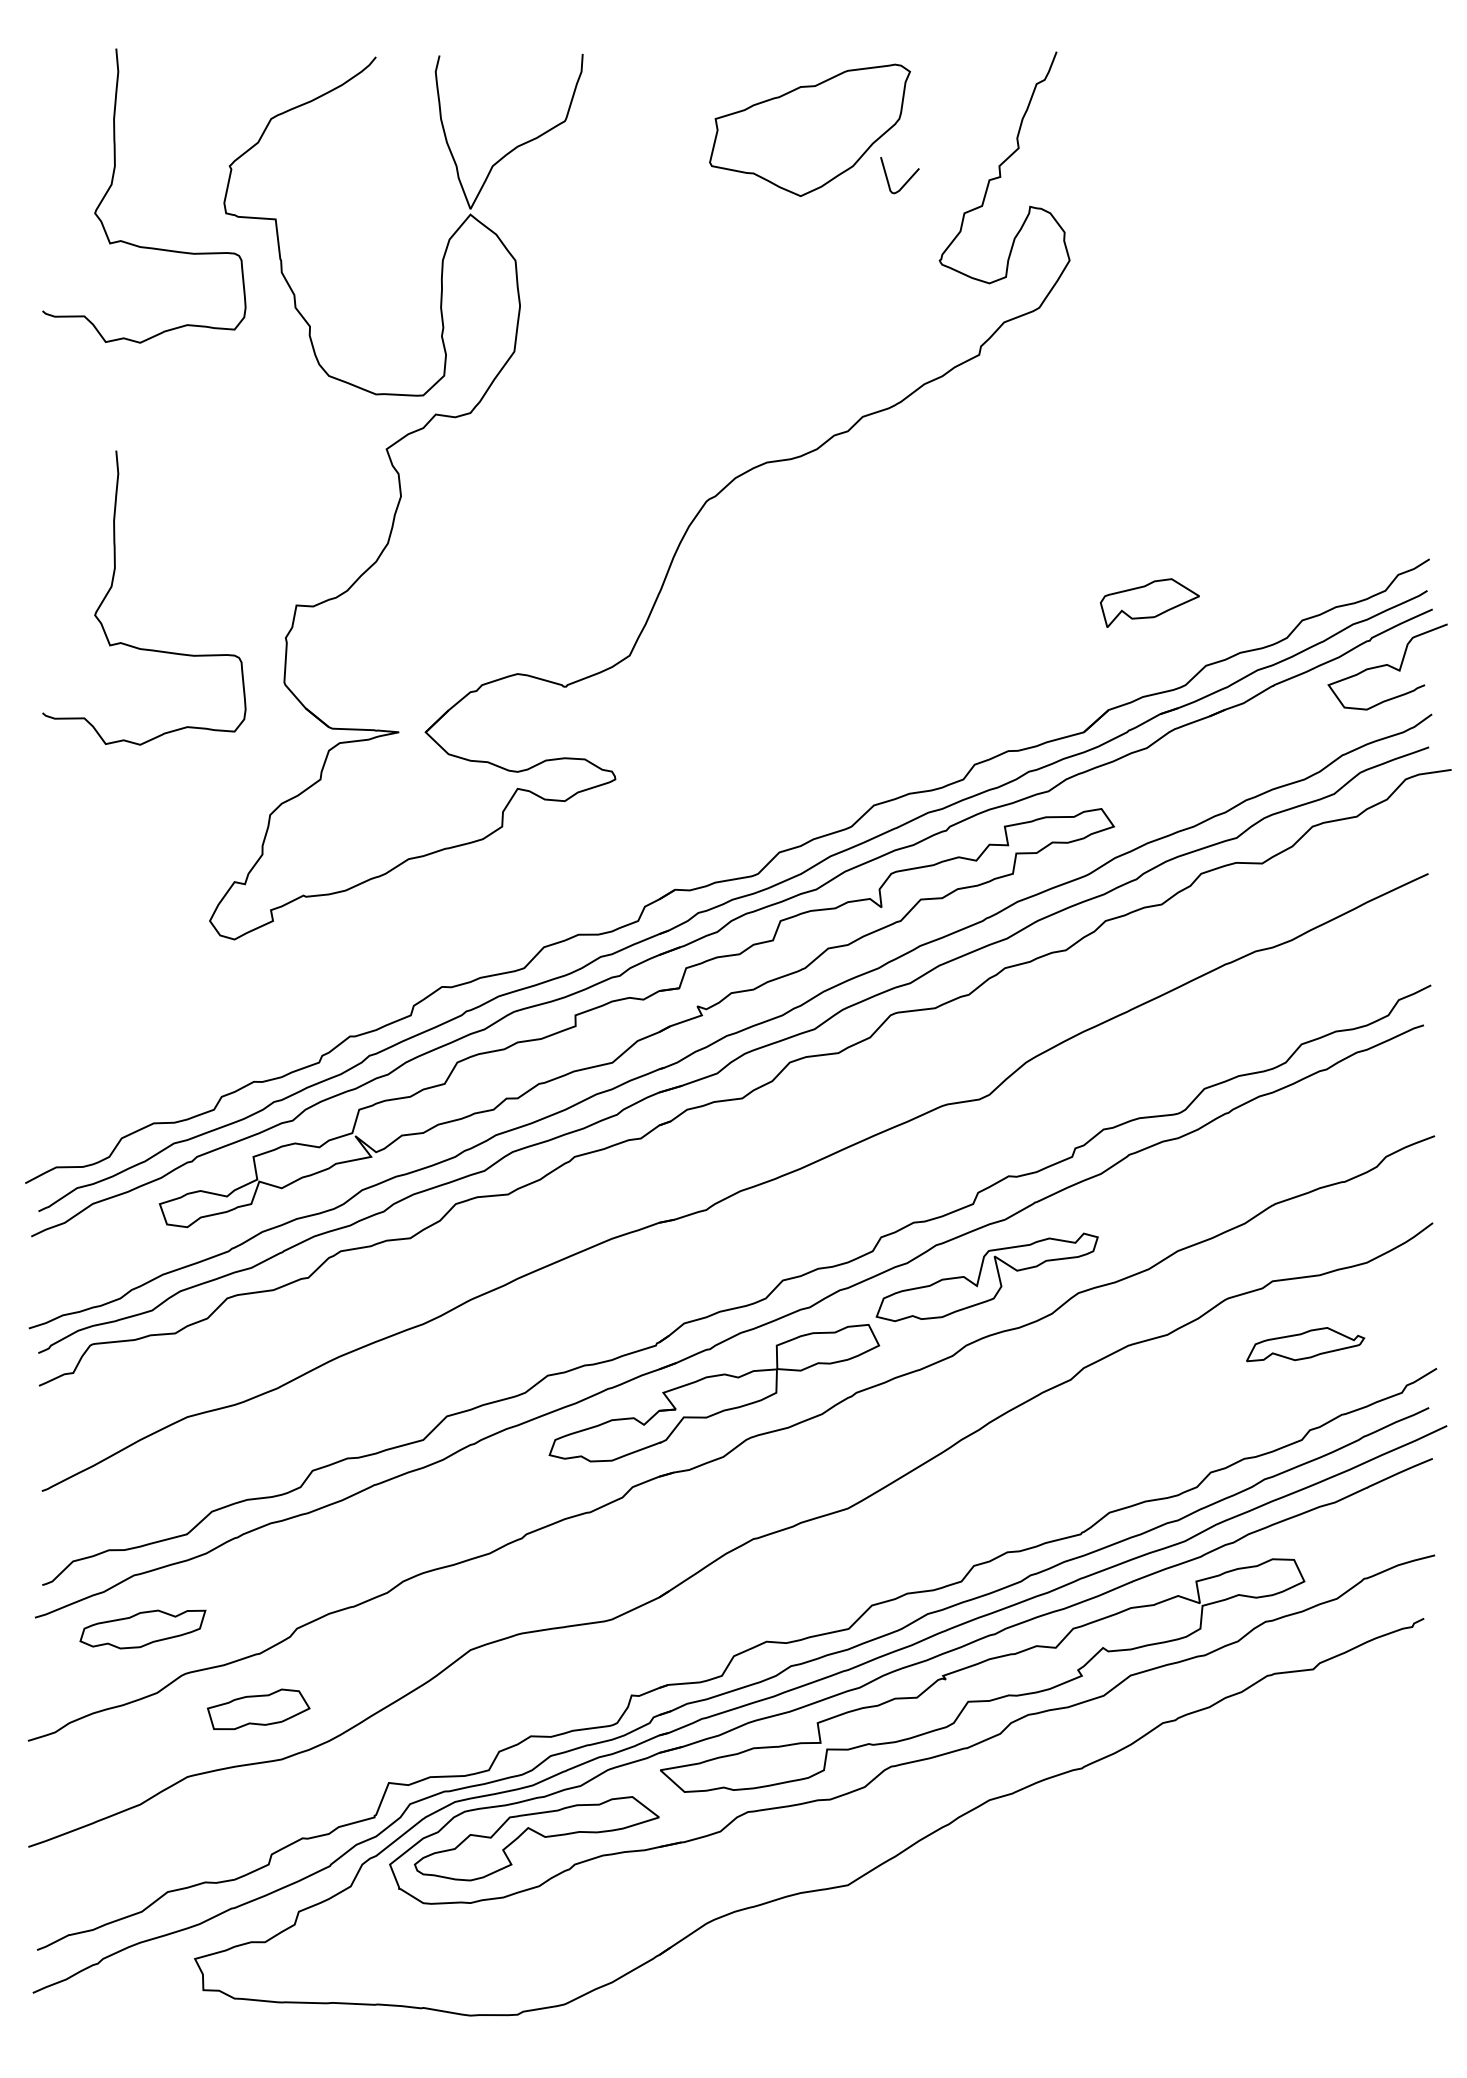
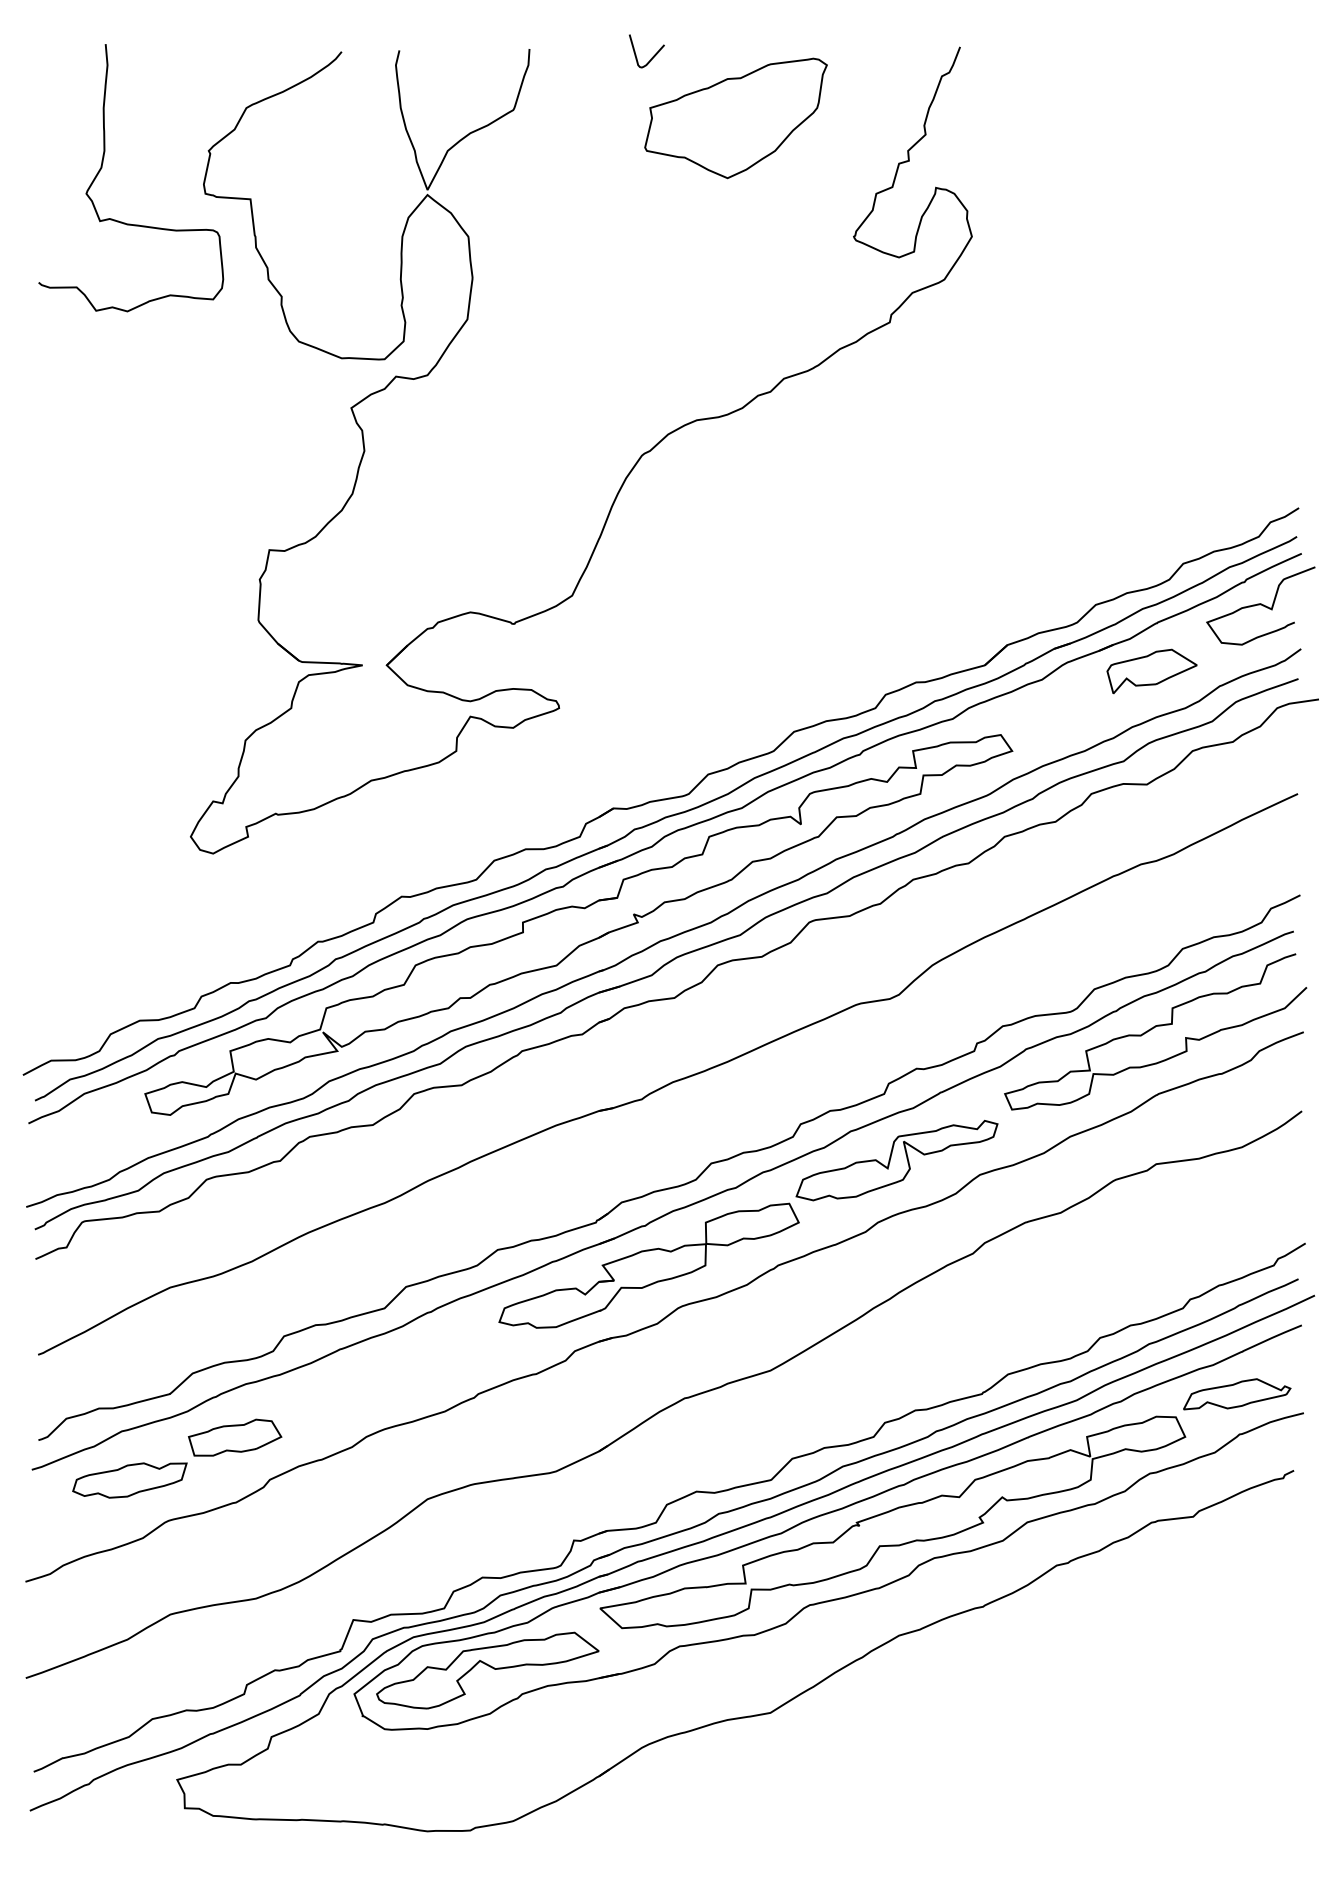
curve: (906, 181) -> (652, 56), moved
curve: (112, 587) -> (102, 533), removed
part: (1149, 602) -> (1151, 670), moved
curve: (1269, 1132) -> (1153, 1028), added
part: (1305, 1344) -> (1237, 1394), moved
part: (258, 1709) -> (234, 1437), moved

